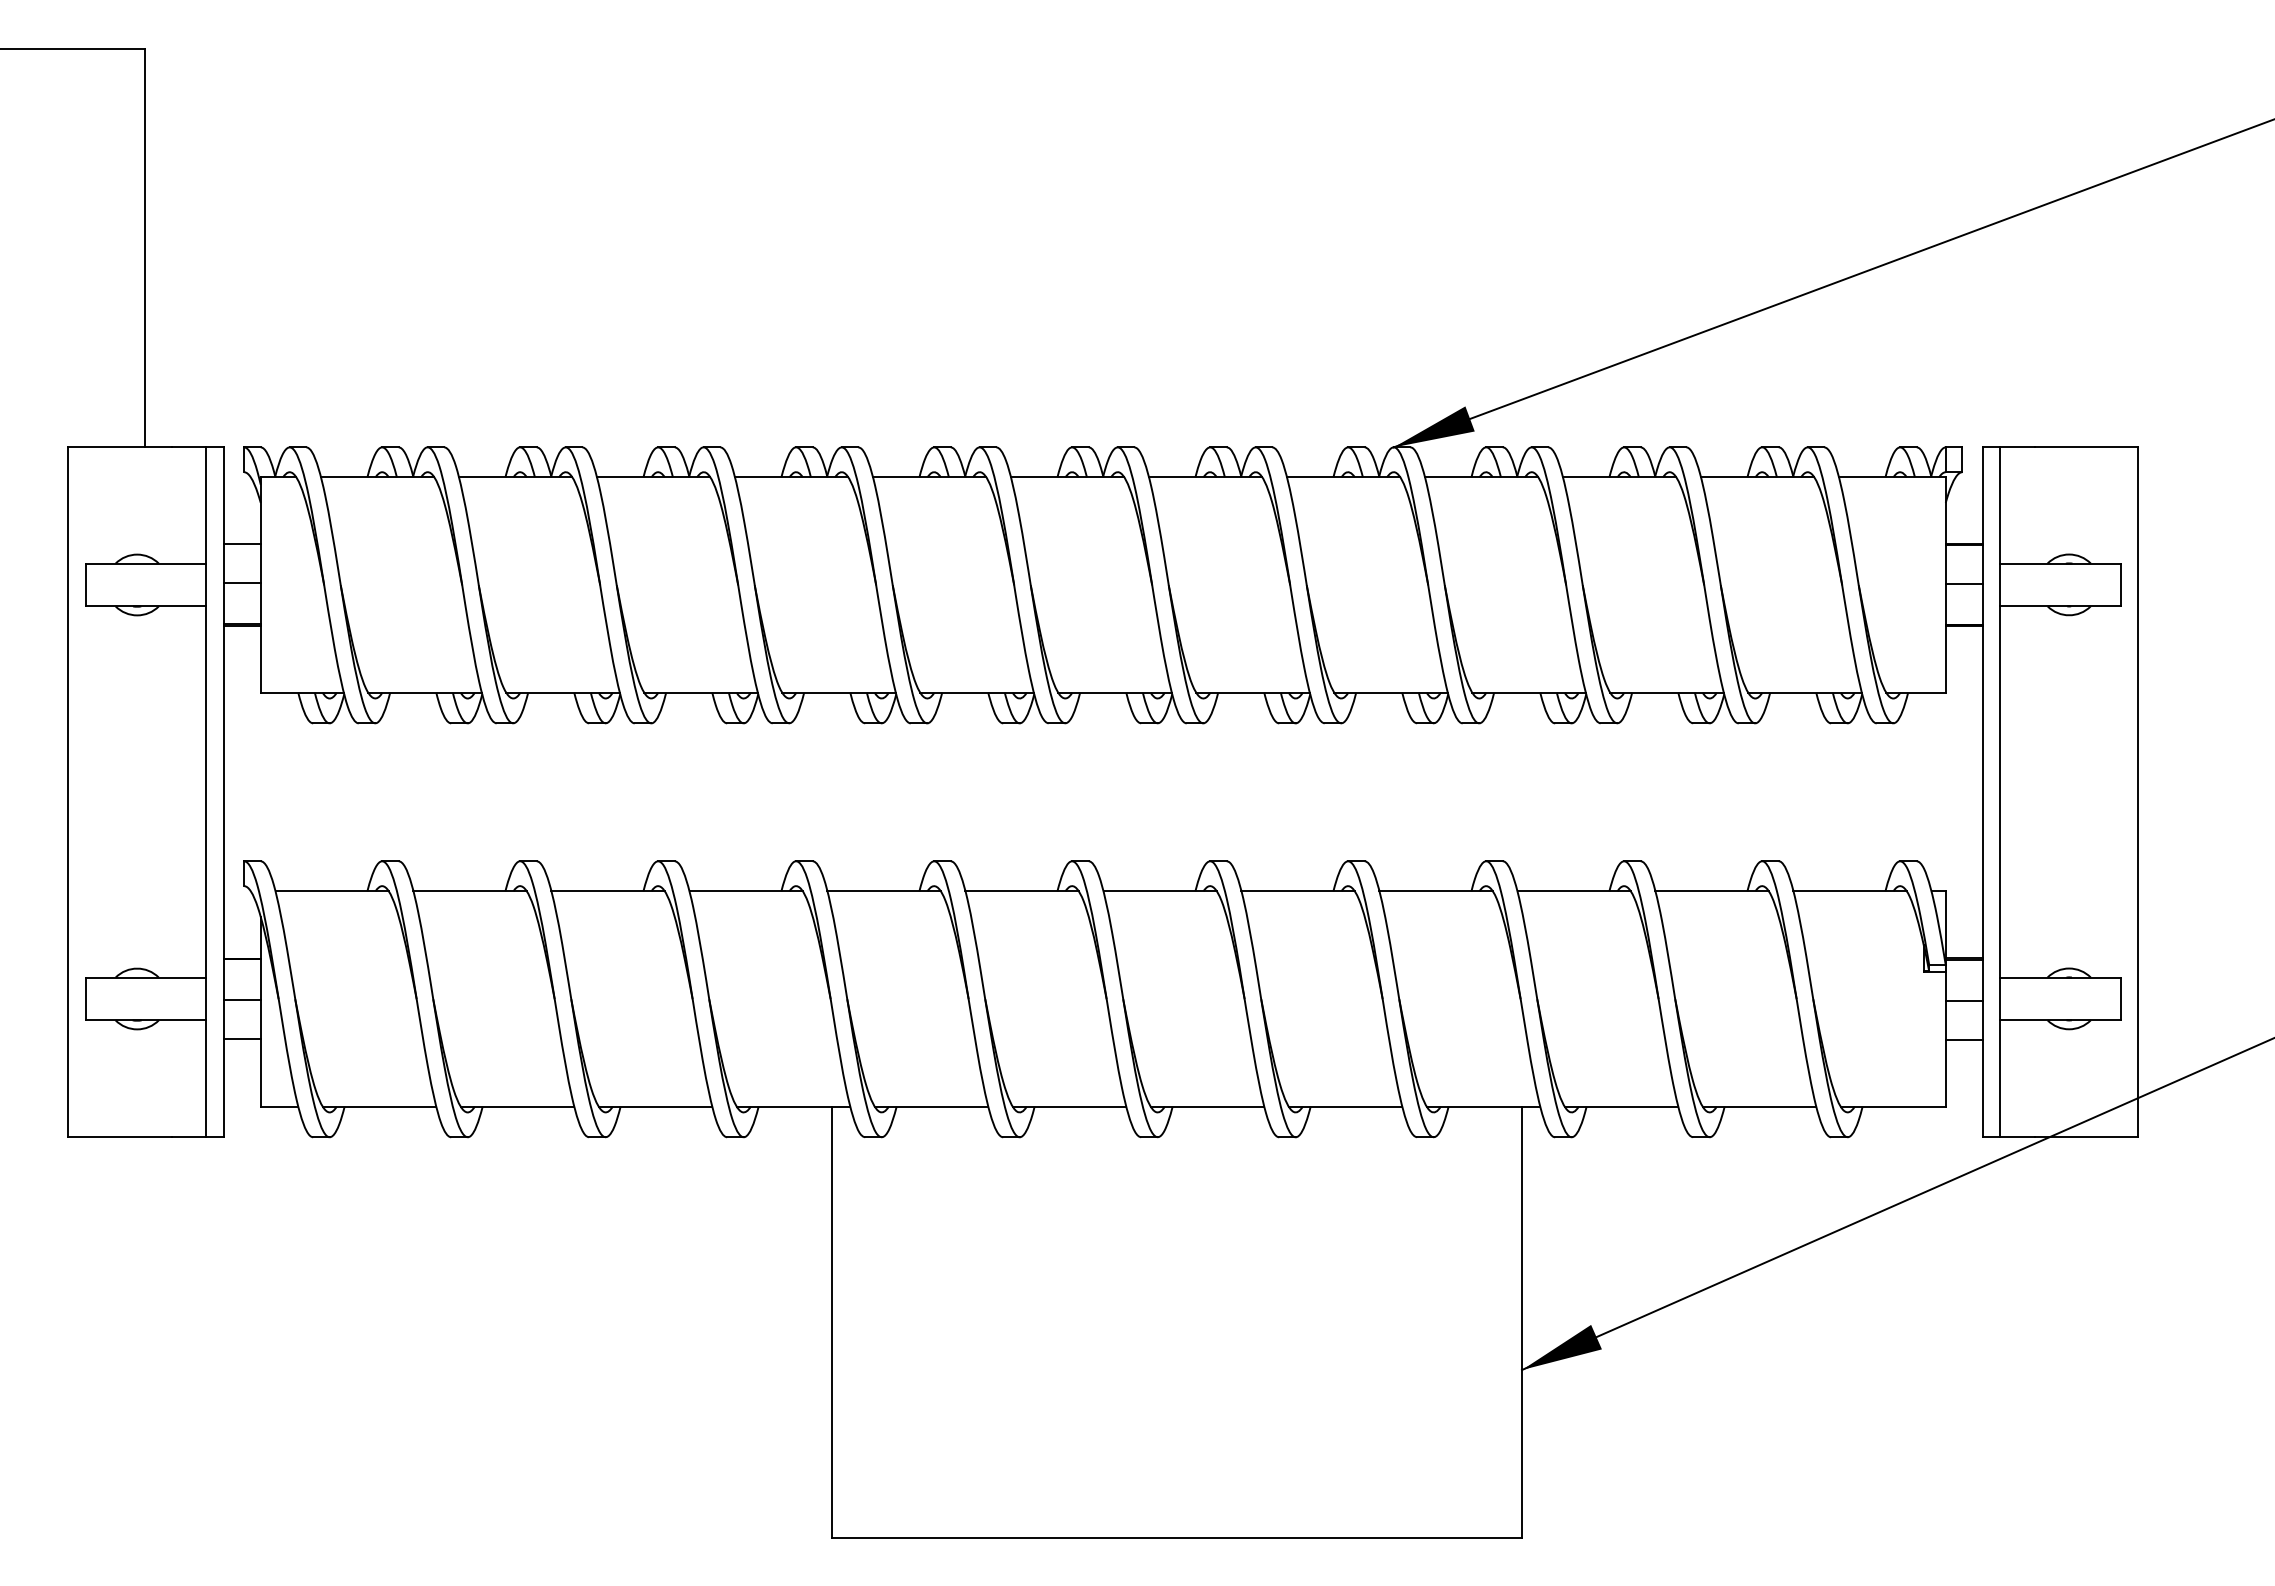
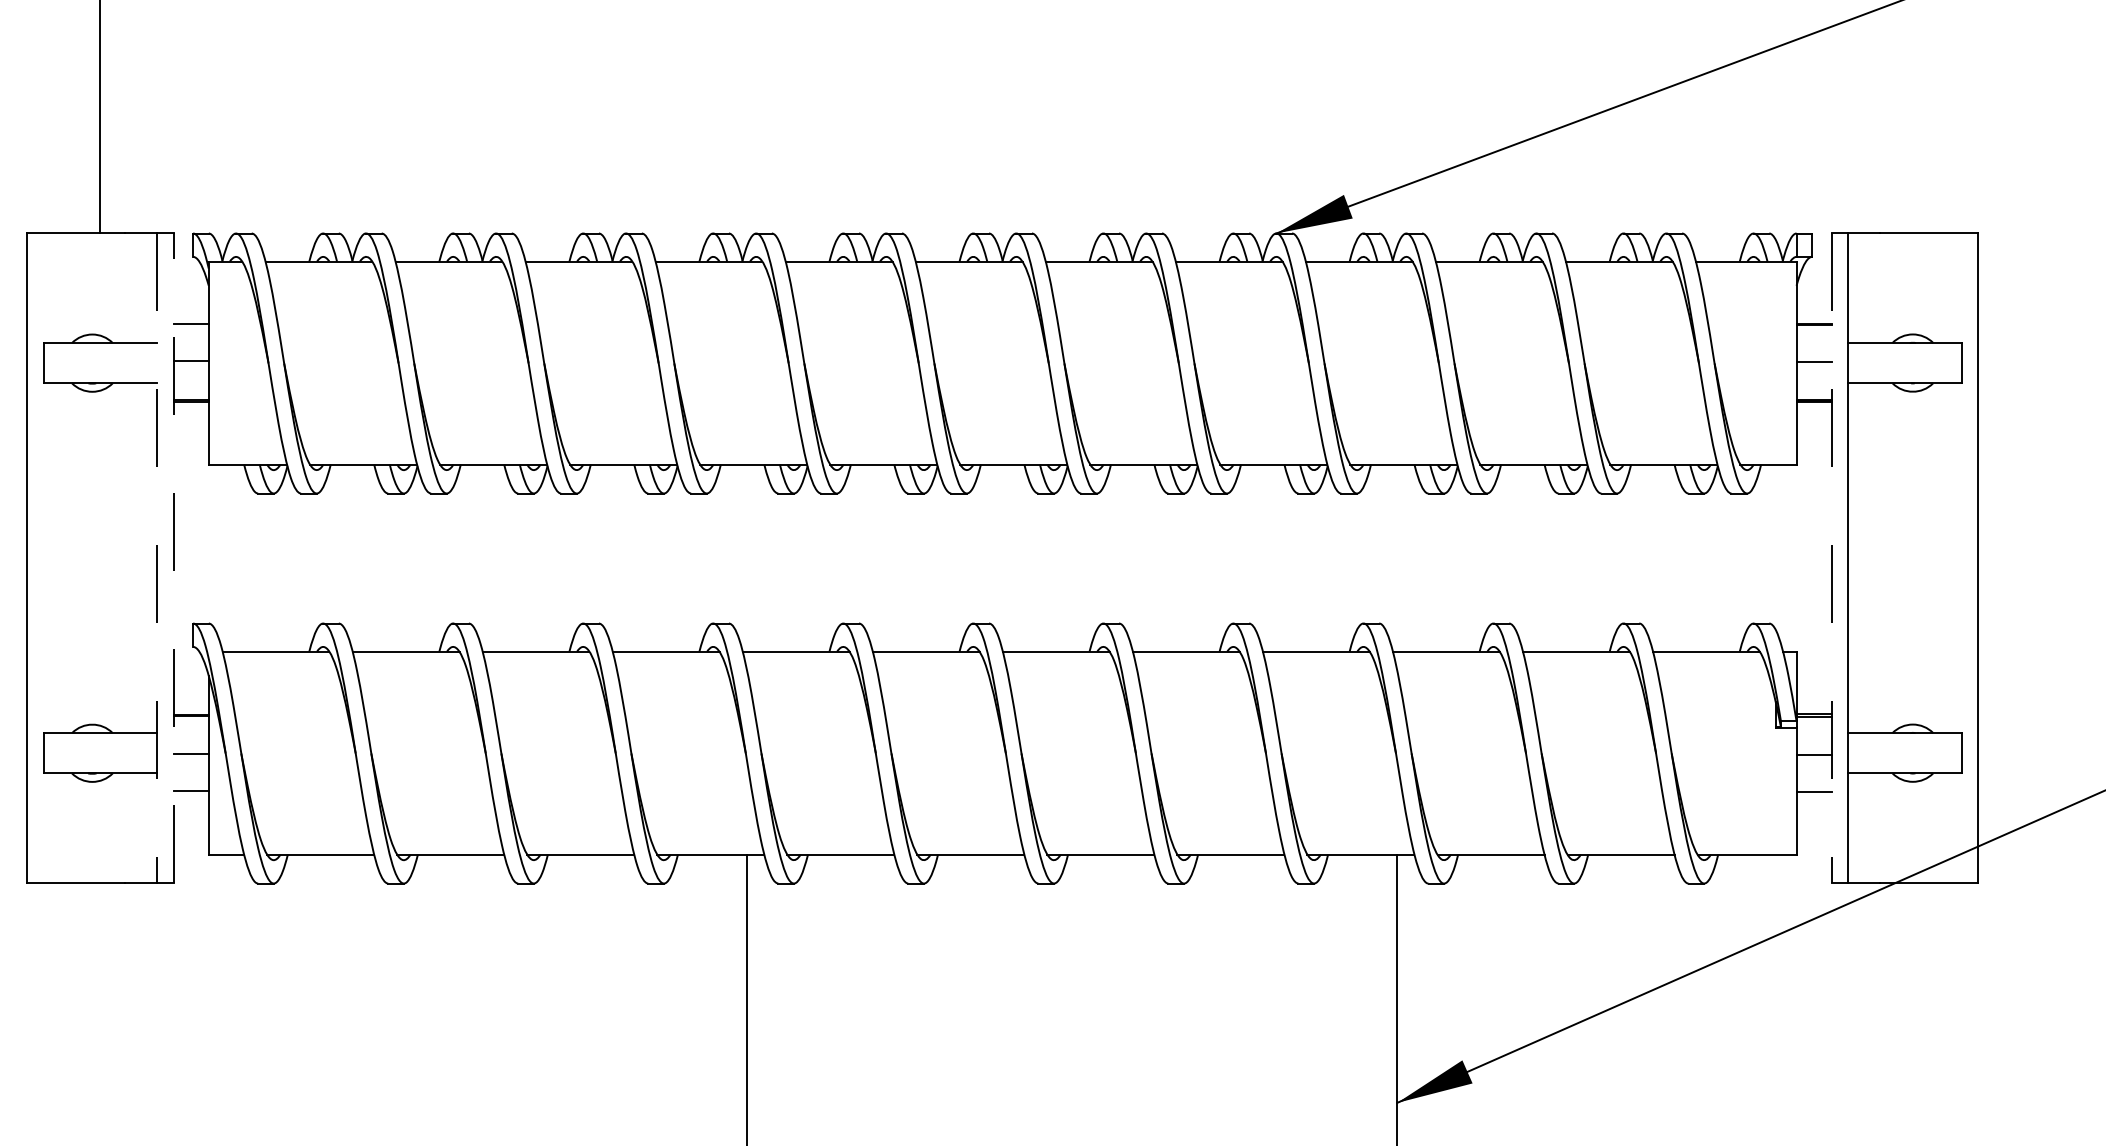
line: (223, 791) -> (173, 557), solid -> dashed
line: (206, 792) -> (157, 558), solid -> dashed
line: (1983, 792) -> (1832, 558), solid -> dashed

